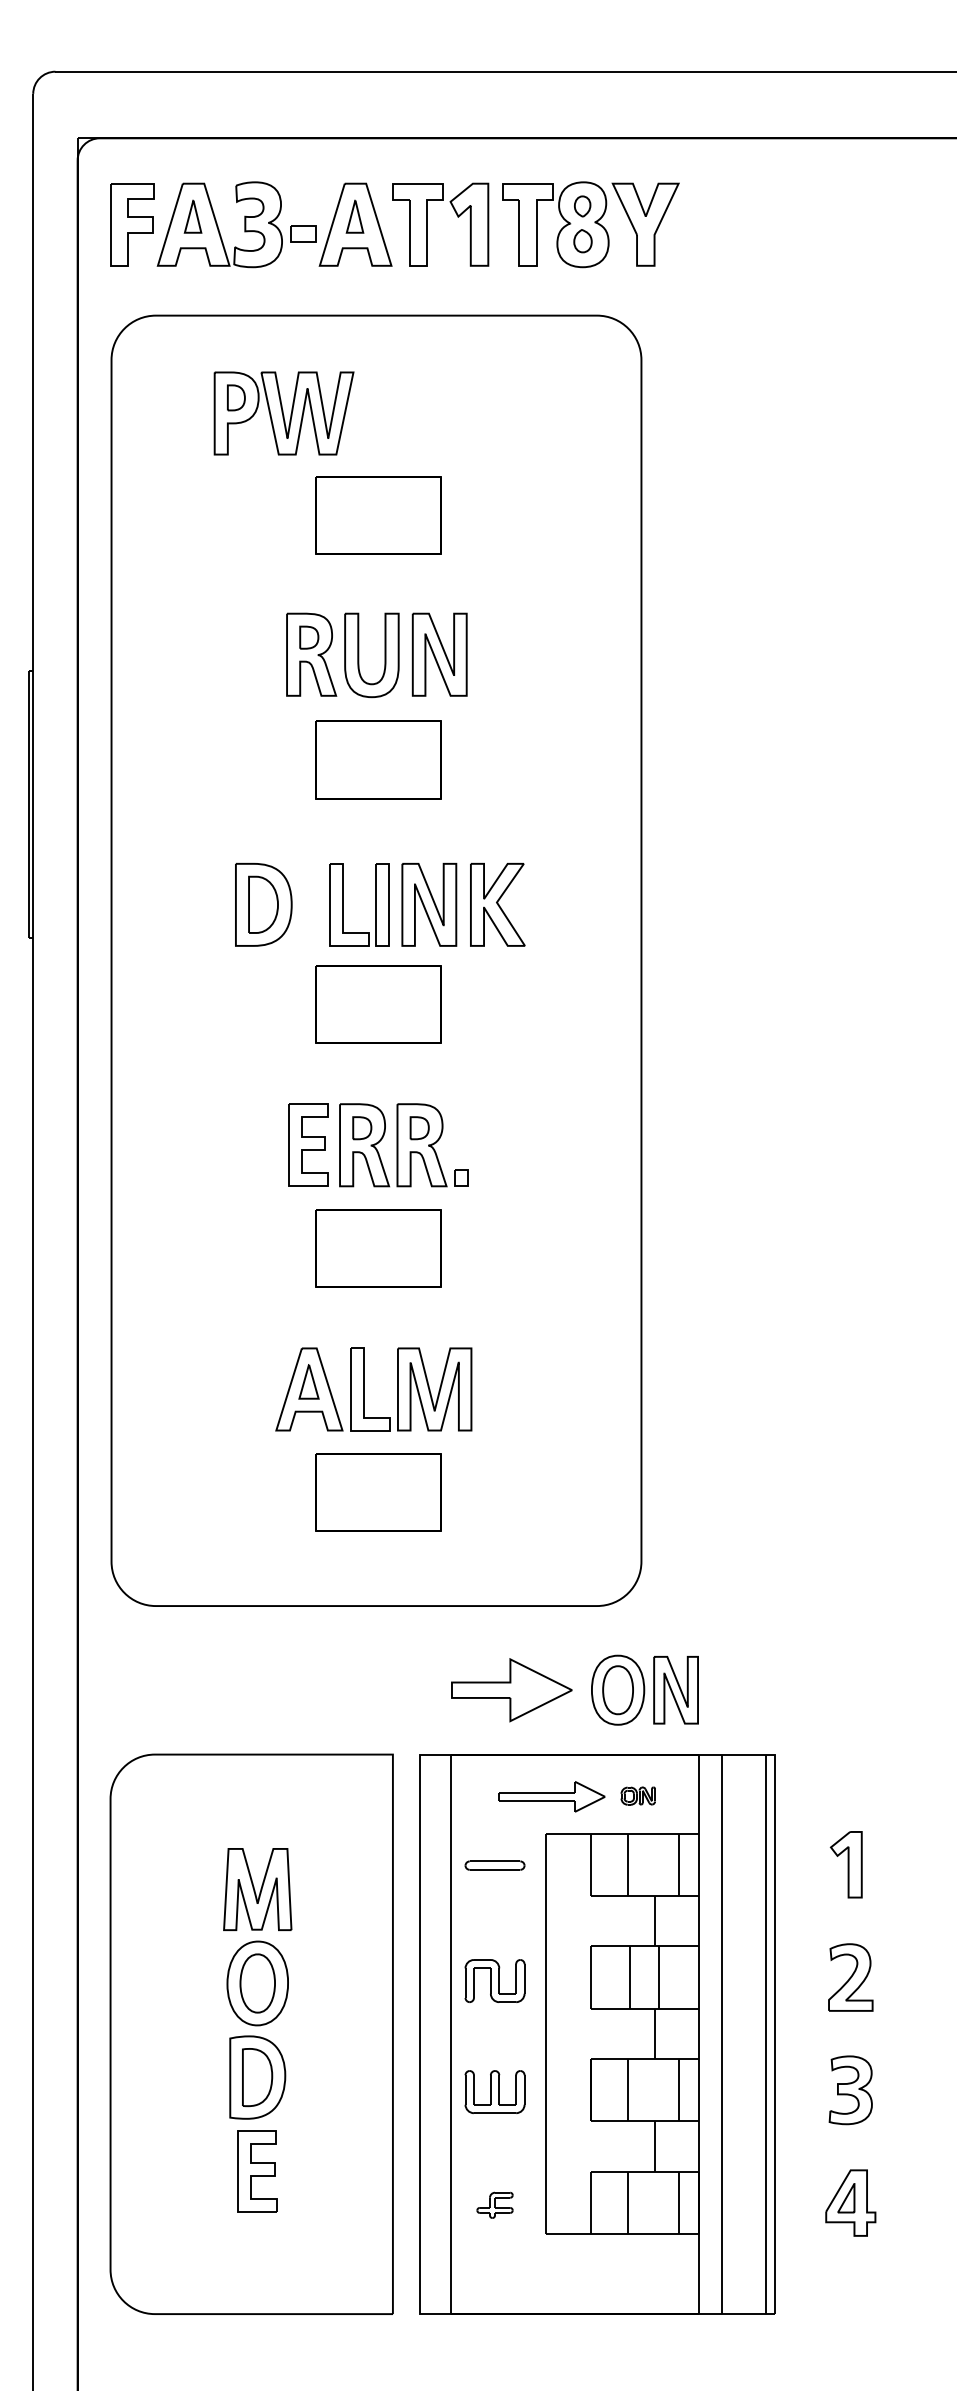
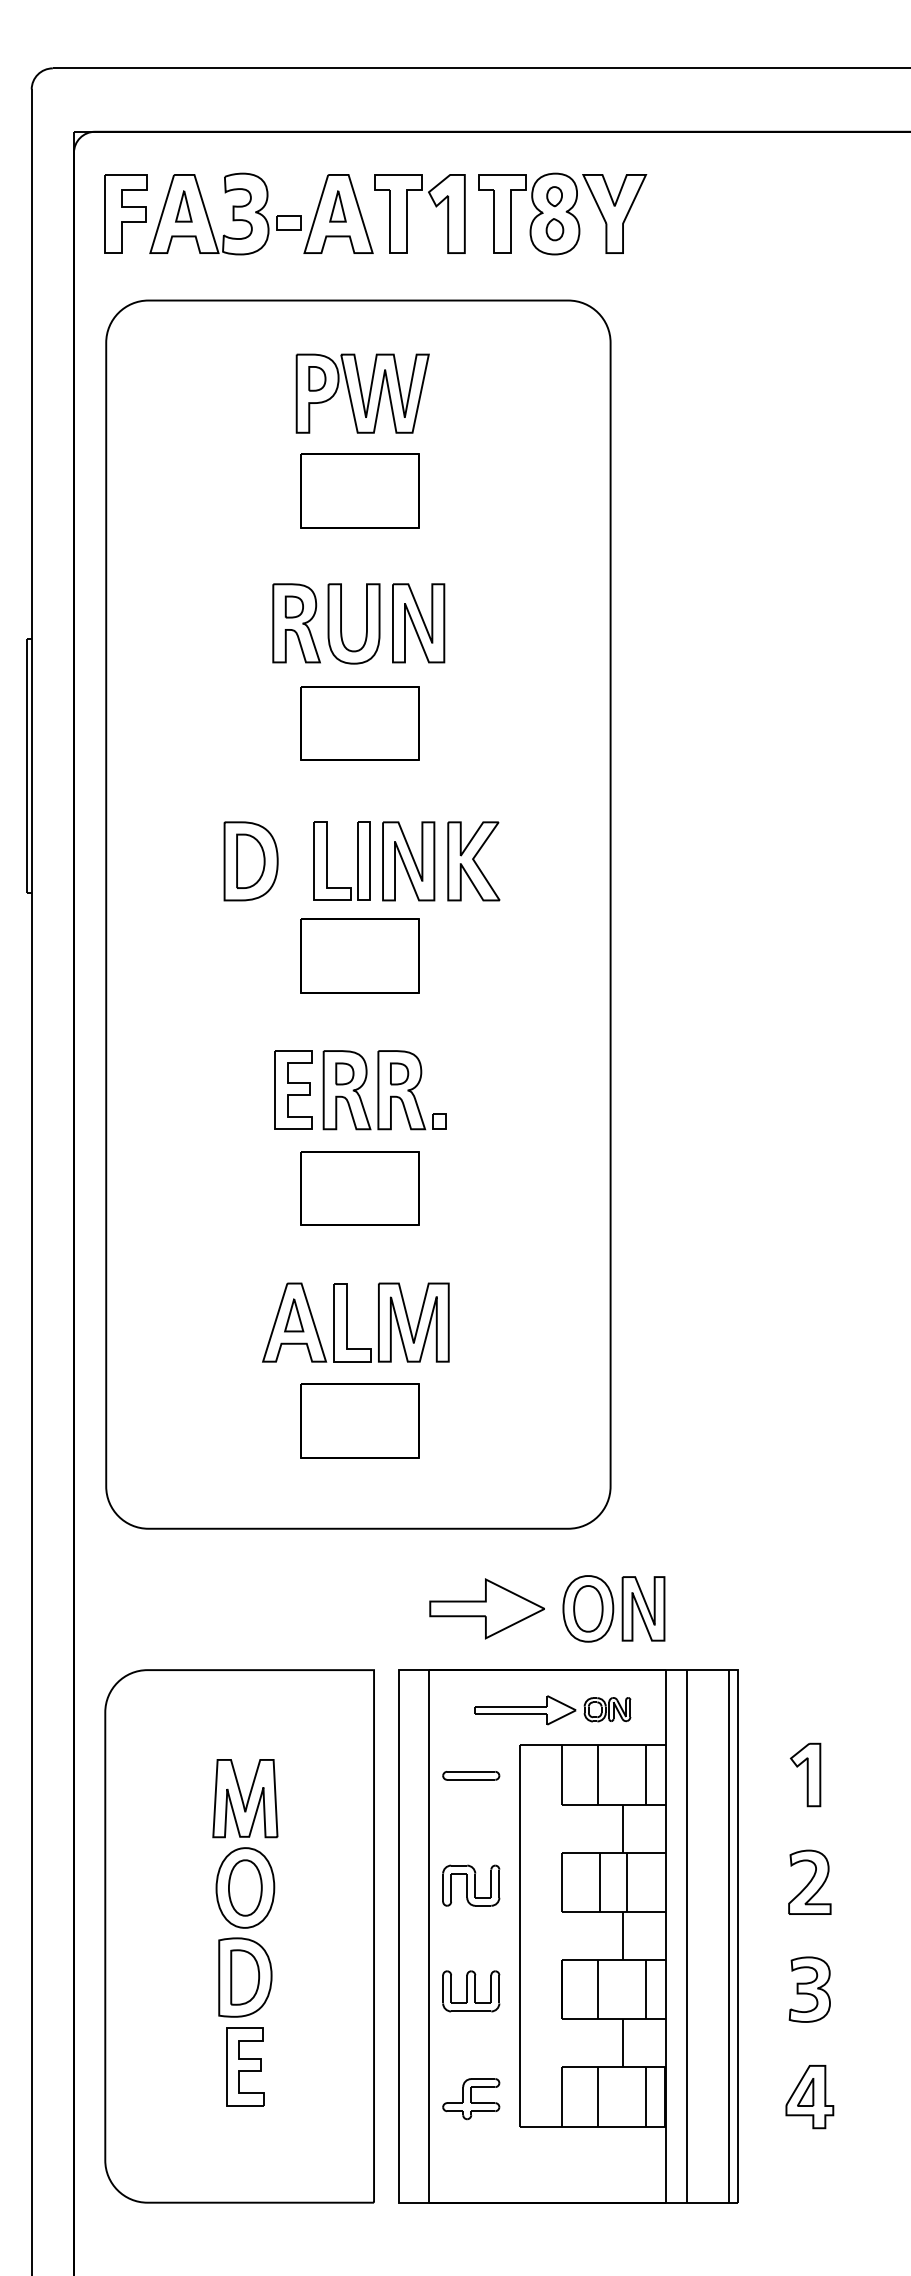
part: (283, 413) -> (362, 393), moved
part: (638, 1795) -> (607, 1709), size x1.43
part: (494, 2205) -> (470, 2099), size x1.67

